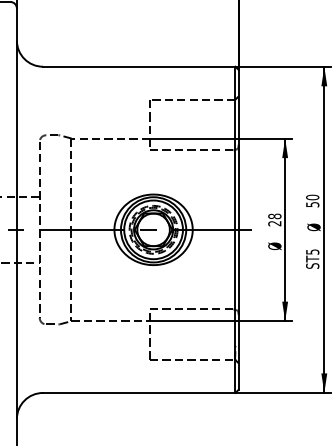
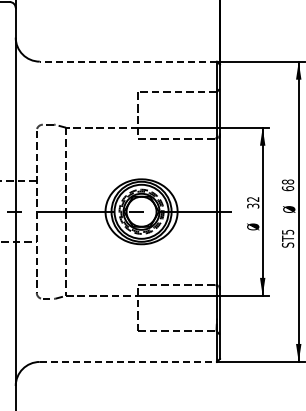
line: (139, 66) -> (128, 61), solid -> dashed
text: (313, 201) -> (288, 185), 50 -> 68
text: (275, 219) -> (253, 202), 28 -> 32
line: (139, 392) -> (128, 361), solid -> dashed

